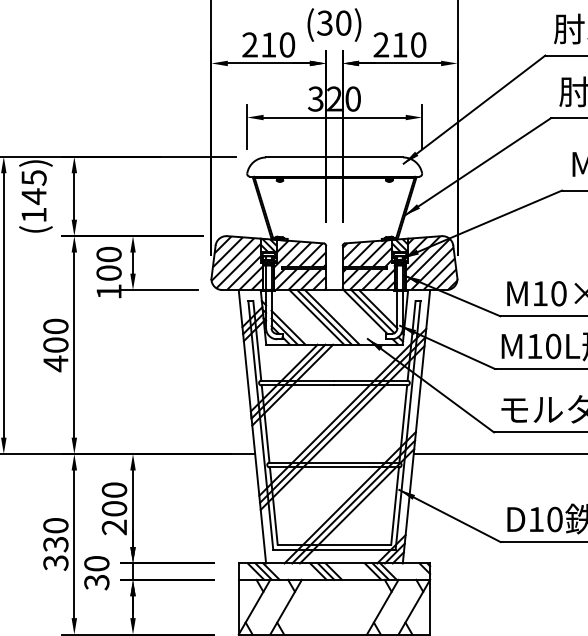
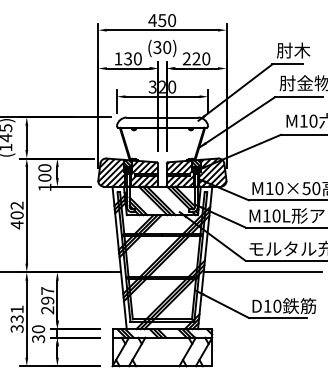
text: (257, 44) -> (122, 58), 210 -> 130
text: (399, 44) -> (196, 58), 210 -> 220
text: (54, 326) -> (16, 205), 400 -> 402
text: (114, 498) -> (47, 295), 200 -> 297
text: (54, 525) -> (16, 309), 330 -> 331

